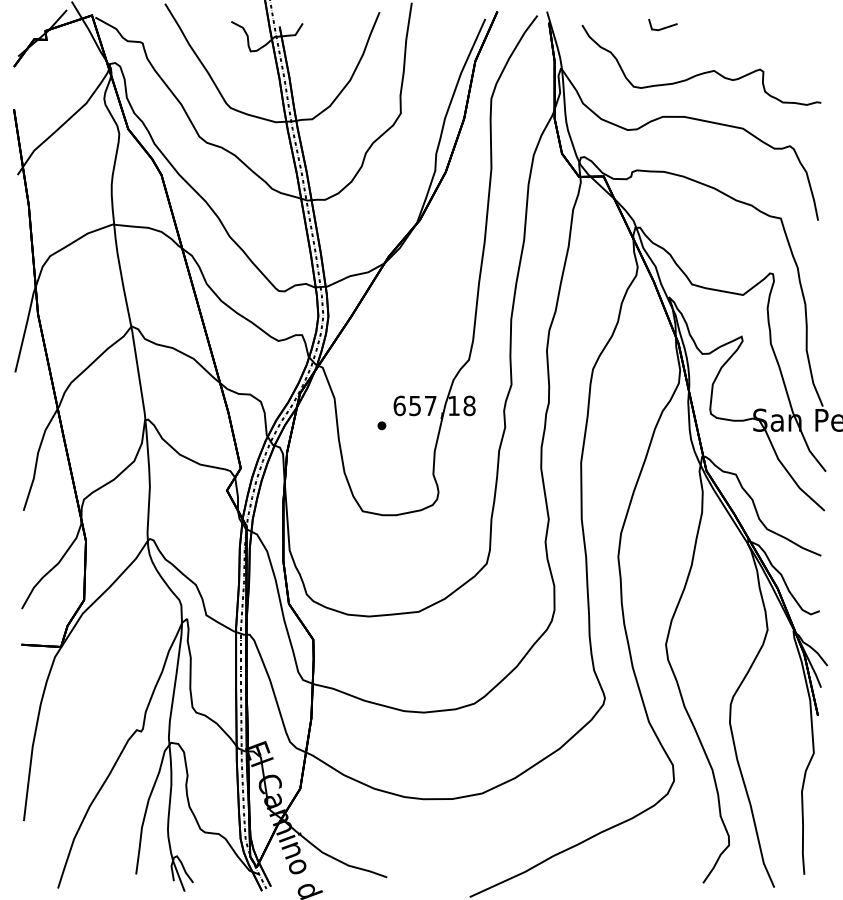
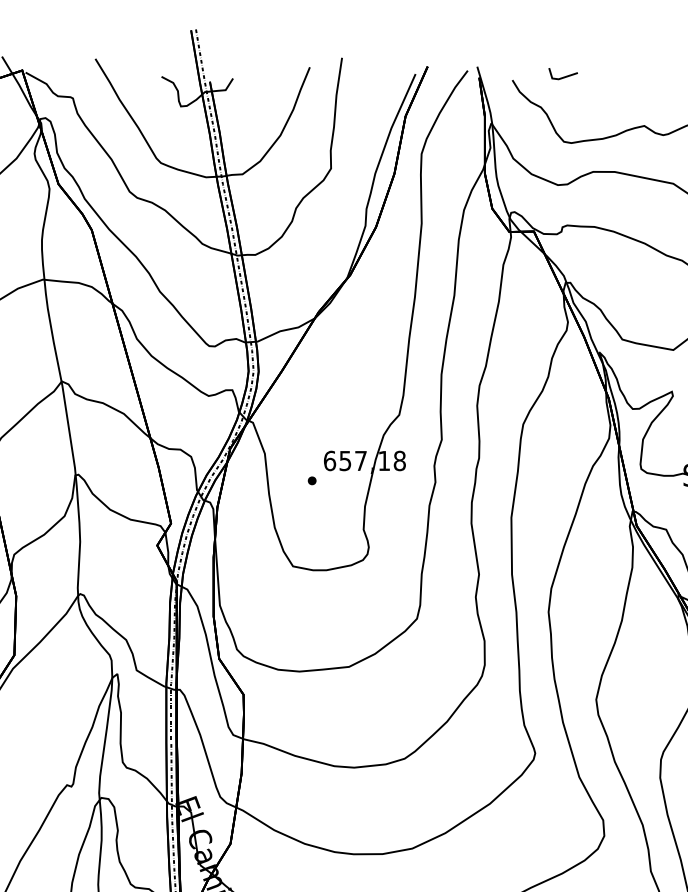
line: (662, 27) -> (562, 76), moved

